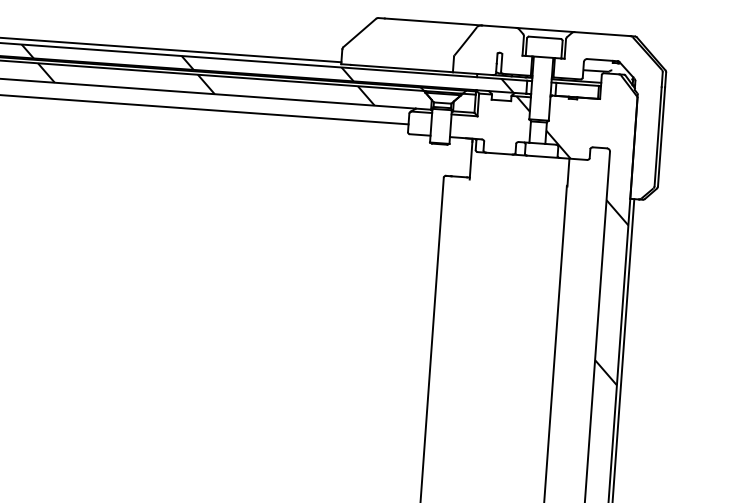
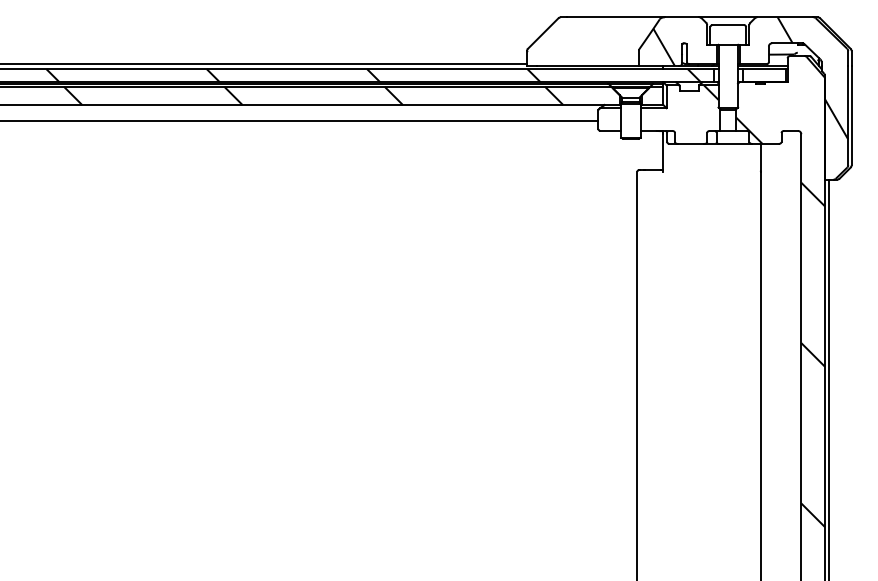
hatch: (478, 55) -> (663, 47), added
hatch: (625, 97) -> (812, 78), added

